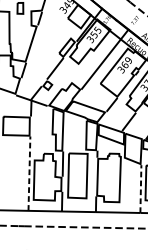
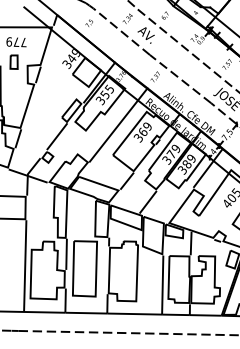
line: (29, 174) -> (25, 266), dashed -> solid
line: (140, 189) -> (162, 285), dashed -> solid

